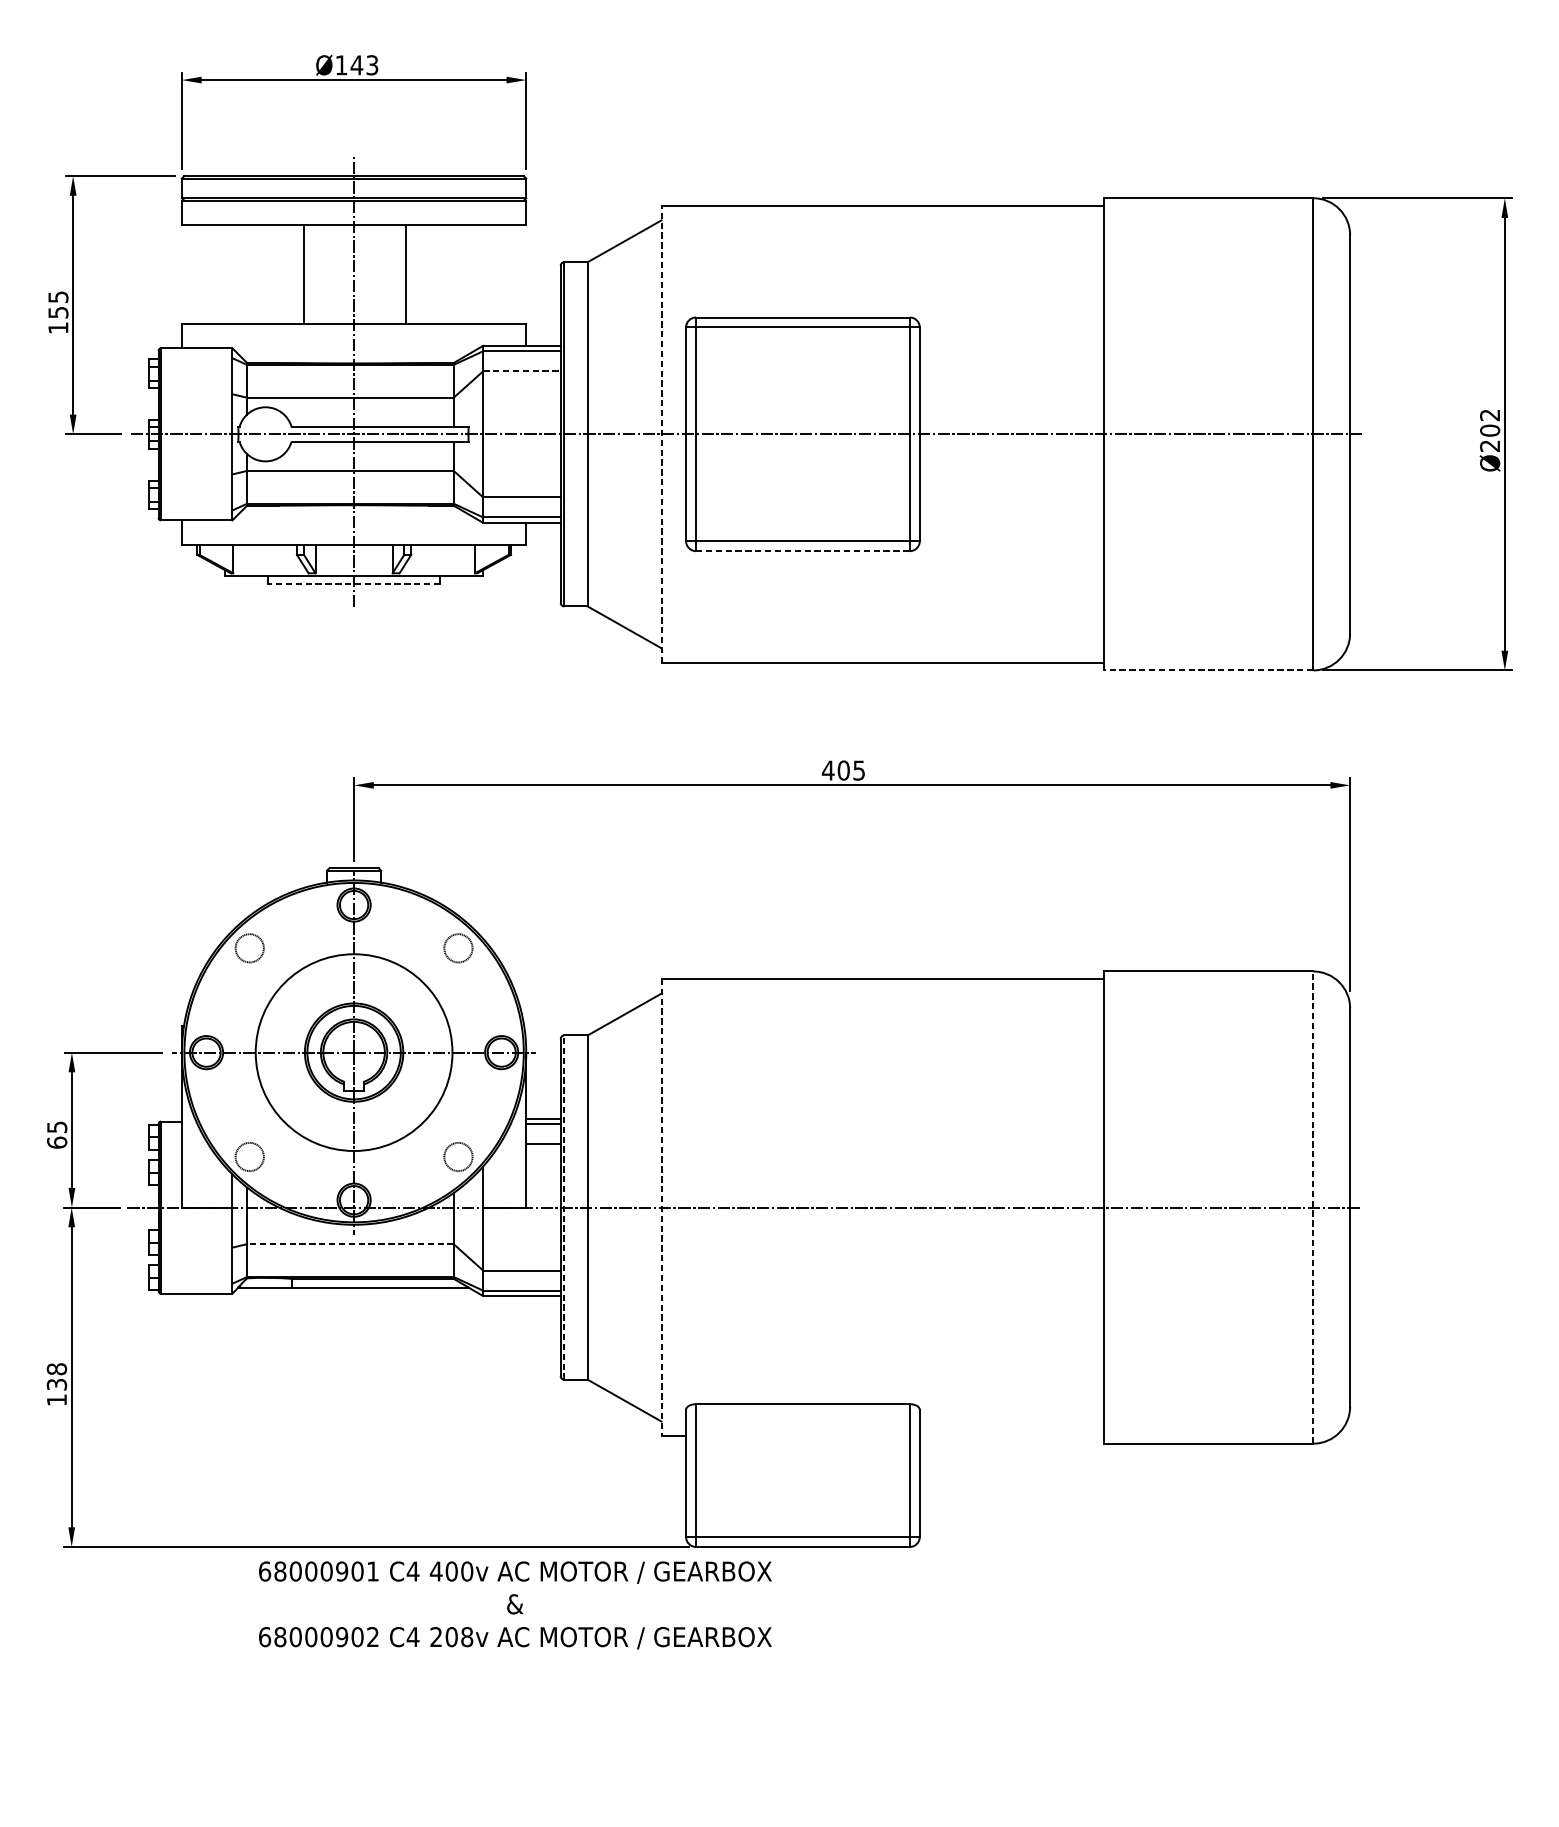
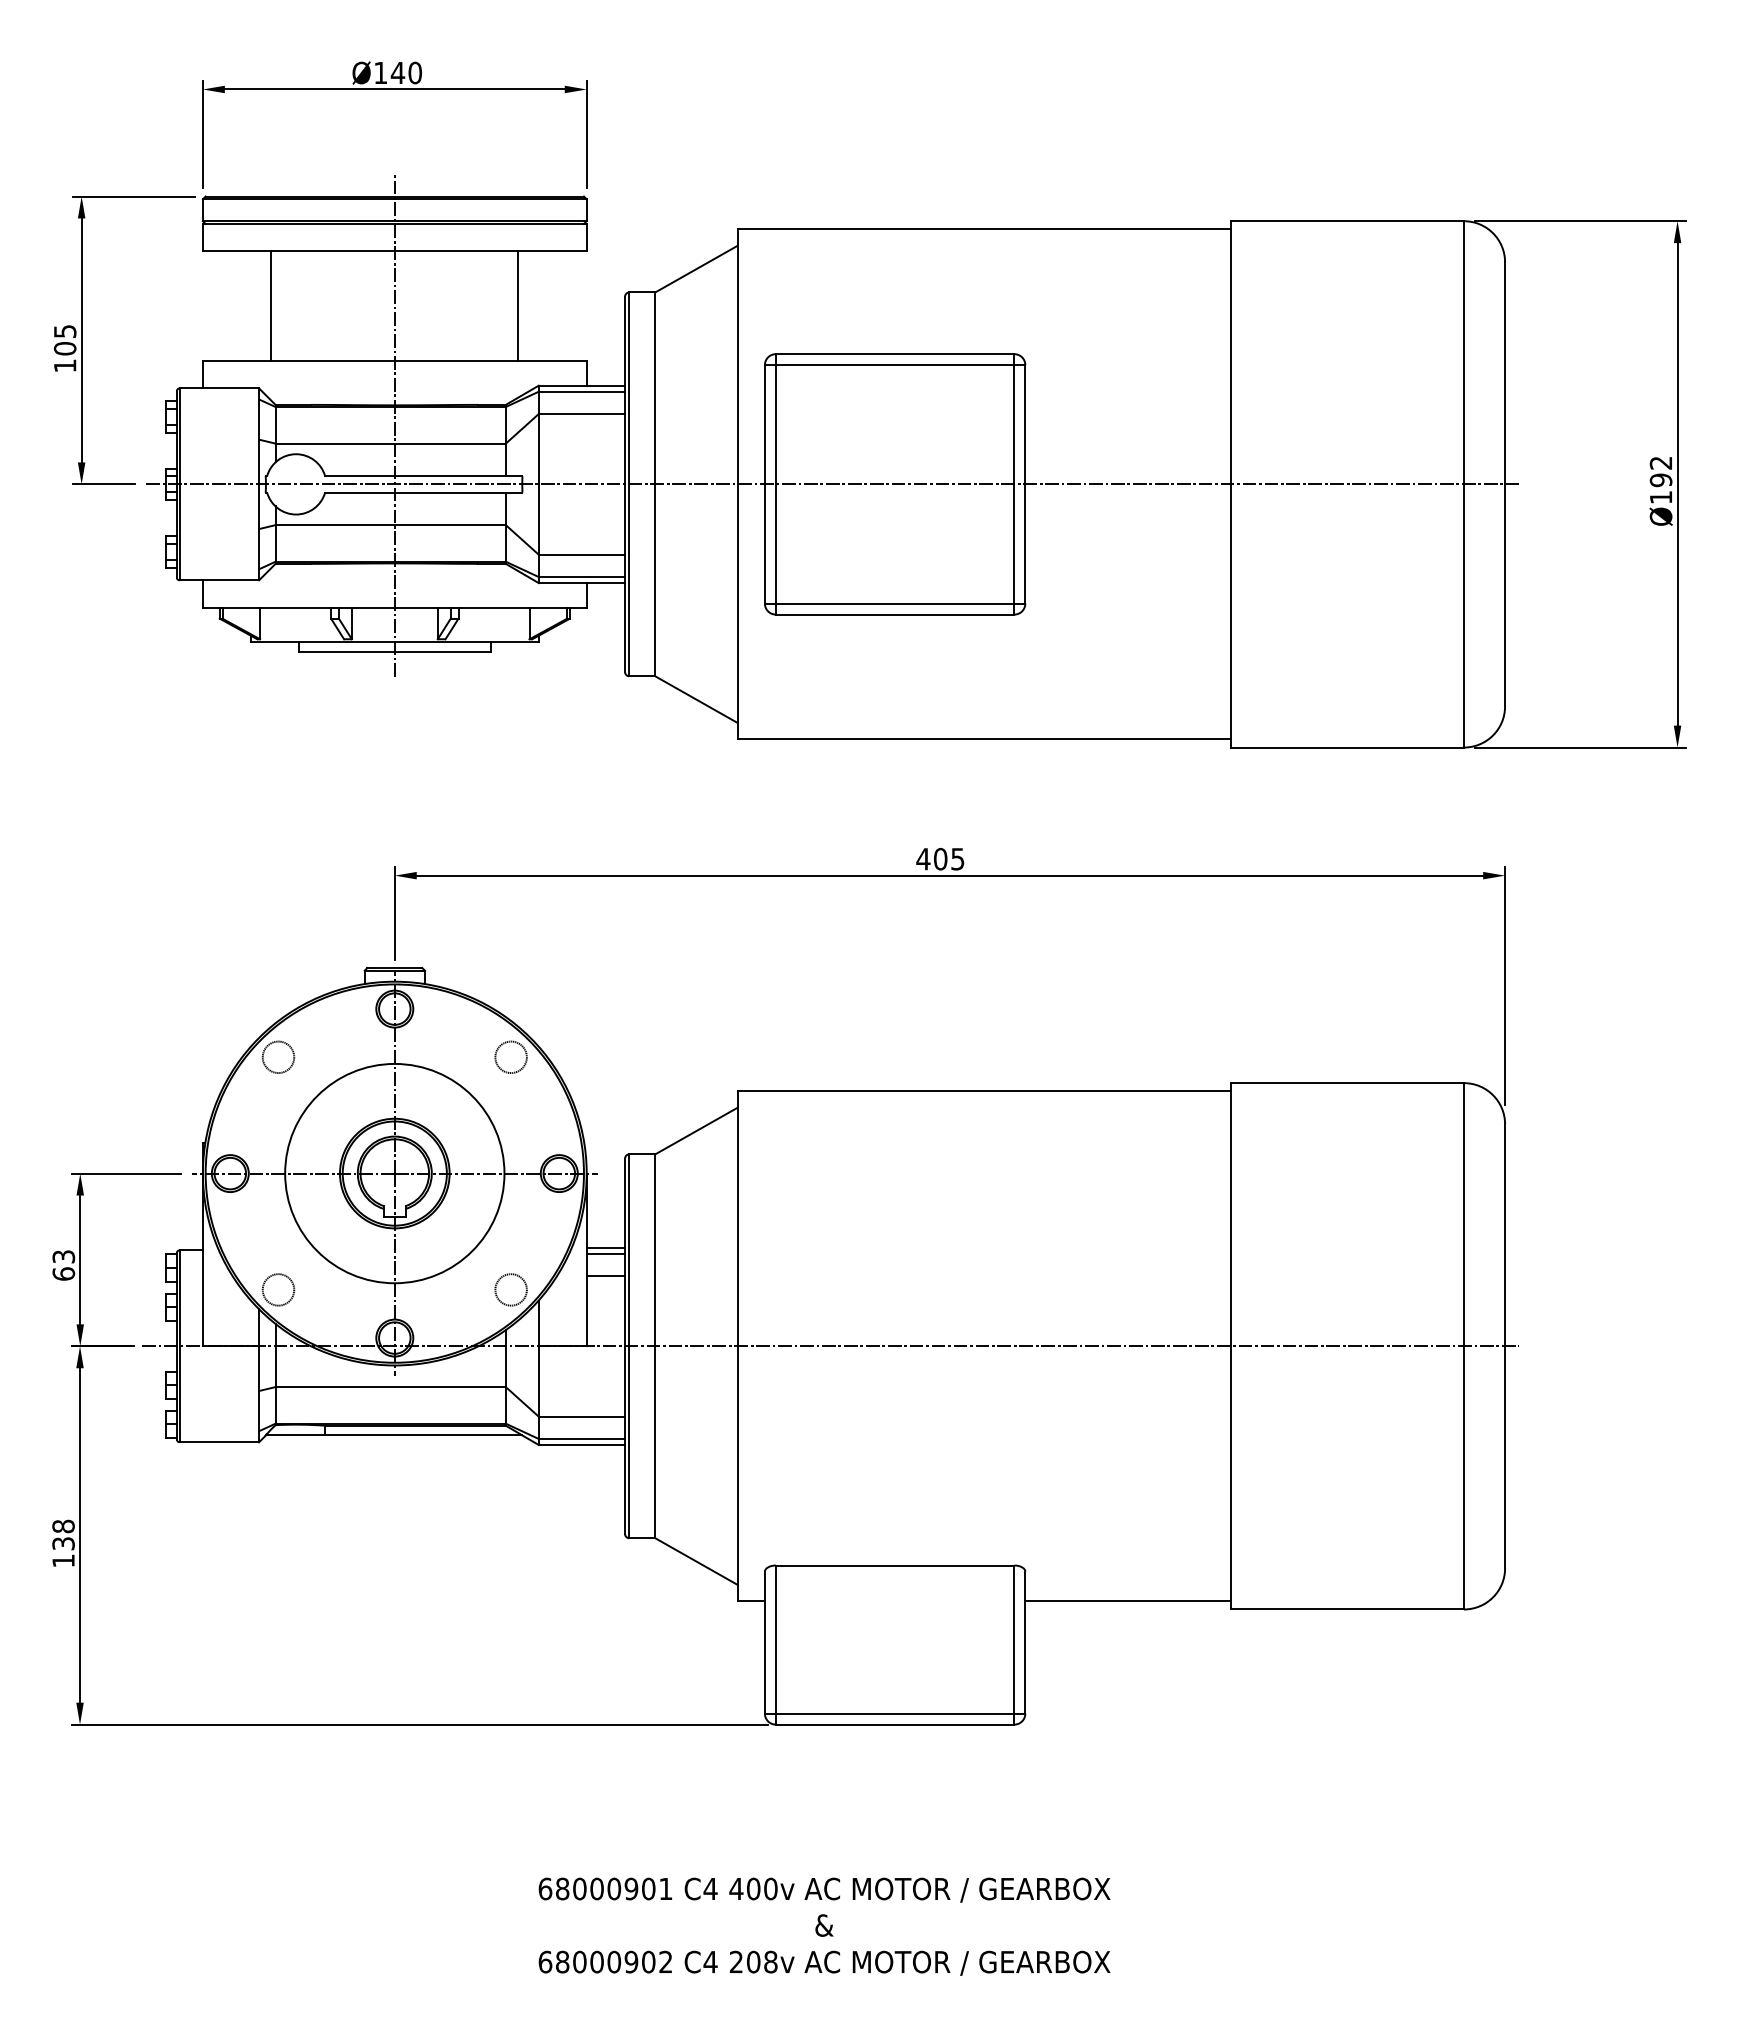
text: (372, 64) -> (415, 72), Ø143 -> Ø140
line: (303, 274) -> (271, 306), moved
line: (405, 274) -> (518, 306), moved
text: (57, 312) -> (64, 348), 155 -> 105
line: (522, 371) -> (582, 414), dashed -> solid
line: (661, 434) -> (737, 484), dashed -> solid
text: (1489, 438) -> (1660, 488), Ø202 -> Ø192
line: (803, 551) -> (895, 614), dashed -> solid
line: (353, 584) -> (394, 651), dashed -> solid
line: (1208, 670) -> (1347, 747), dashed -> solid
text: (56, 1127) -> (63, 1256), 65 -> 63
line: (1312, 1206) -> (1463, 1345), dashed -> solid
line: (564, 1207) -> (629, 1346), dashed -> solid
line: (661, 1207) -> (737, 1346), dashed -> solid
line: (350, 1244) -> (390, 1387), dashed -> solid
line: (1011, 1436) -> (1127, 1601), added
text: (515, 1605) -> (824, 1926), moved

